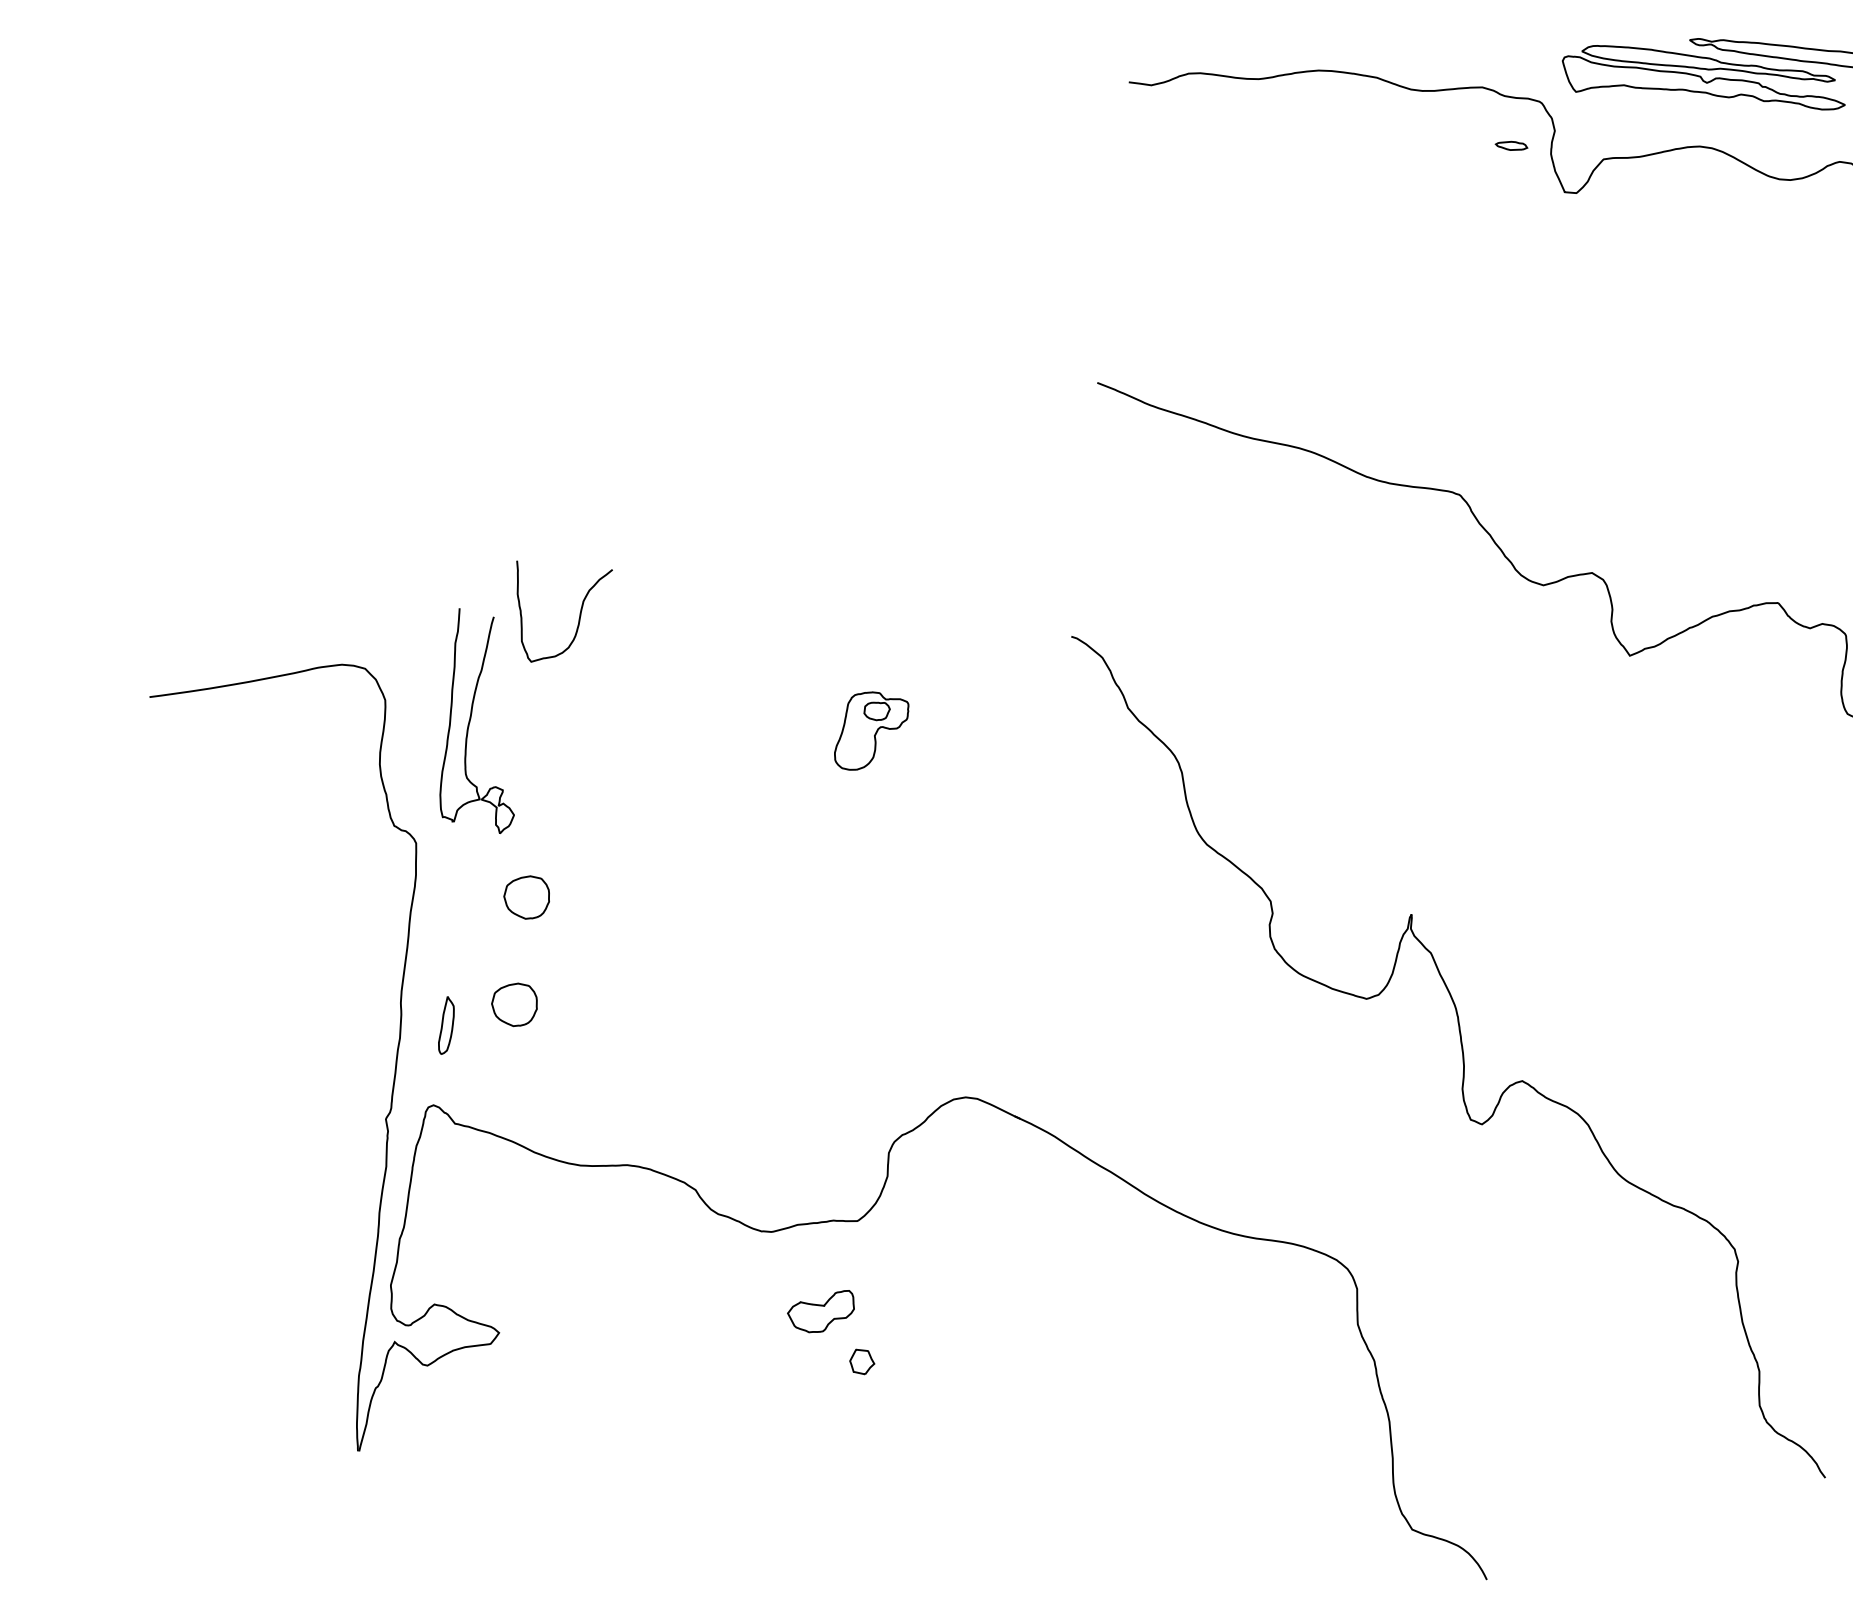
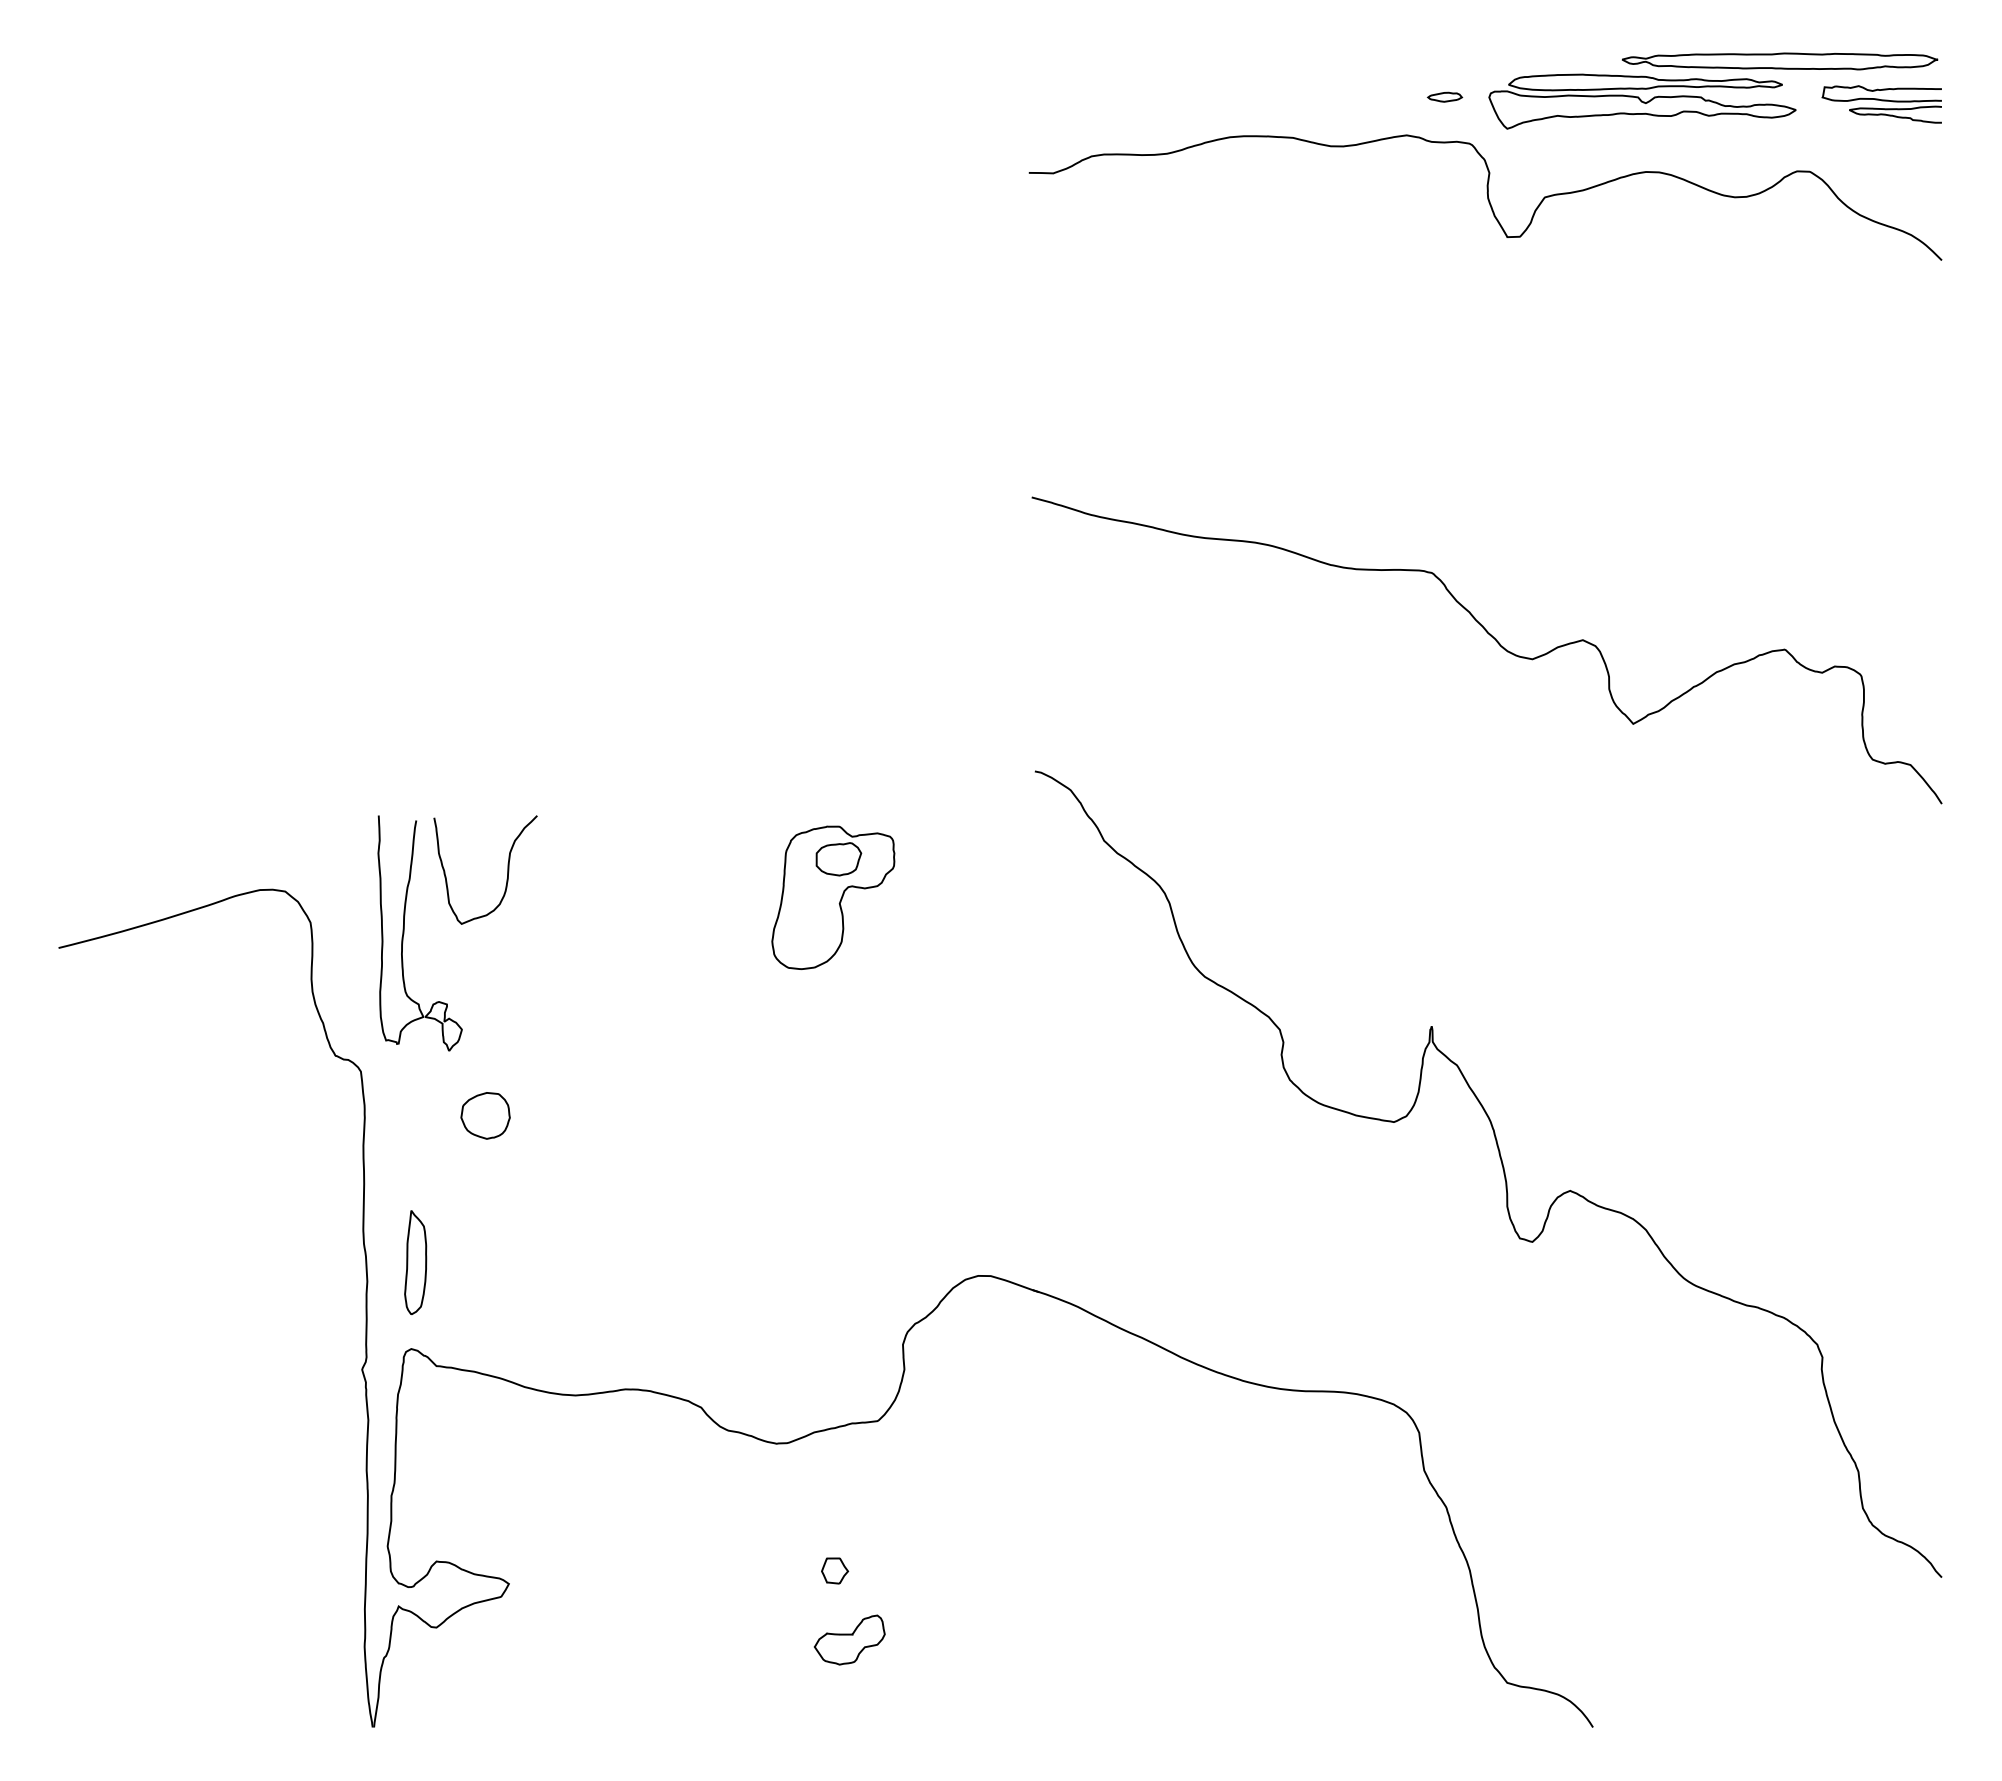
part: (1512, 145) -> (1445, 96), moved
curve: (579, 616) -> (507, 869), moved
part: (871, 732) -> (833, 897), size x1.67
part: (514, 1004) -> (485, 1231), removed
part: (446, 1025) -> (415, 1262), size x1.67
part: (820, 1310) -> (849, 1639), moved
part: (862, 1361) -> (835, 1570), moved

